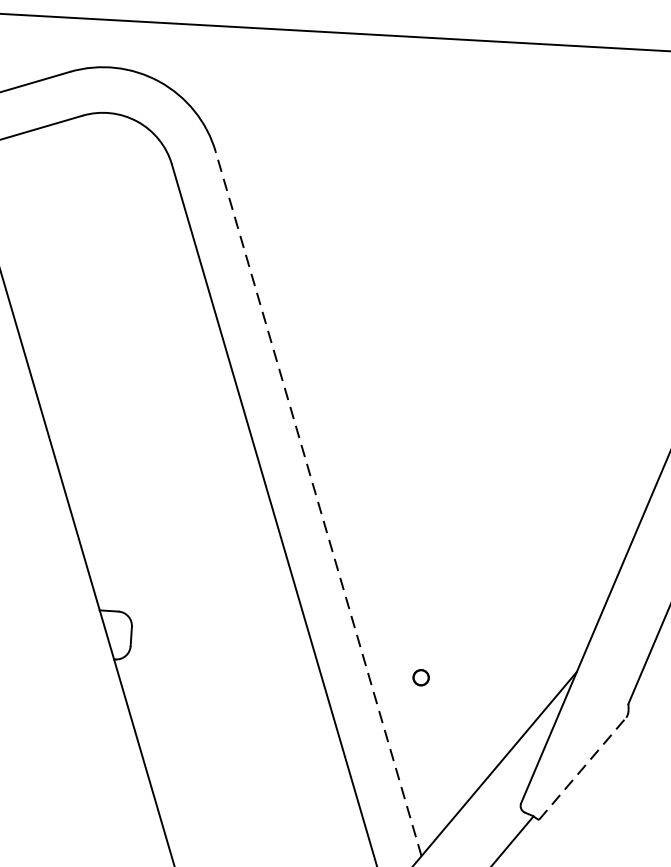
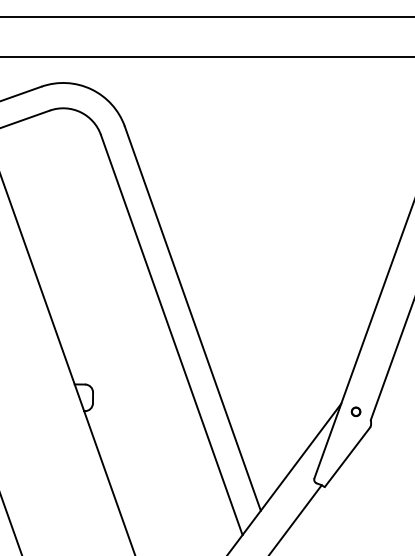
line: (318, 503) -> (192, 318), dashed -> solid
part: (420, 677) -> (355, 411), moved
line: (582, 767) -> (347, 456), dashed -> solid

